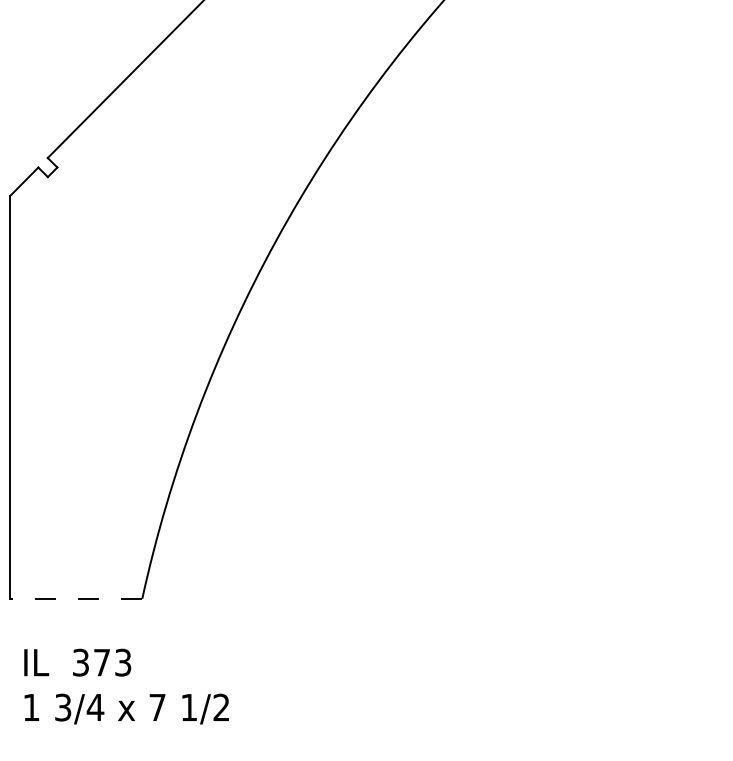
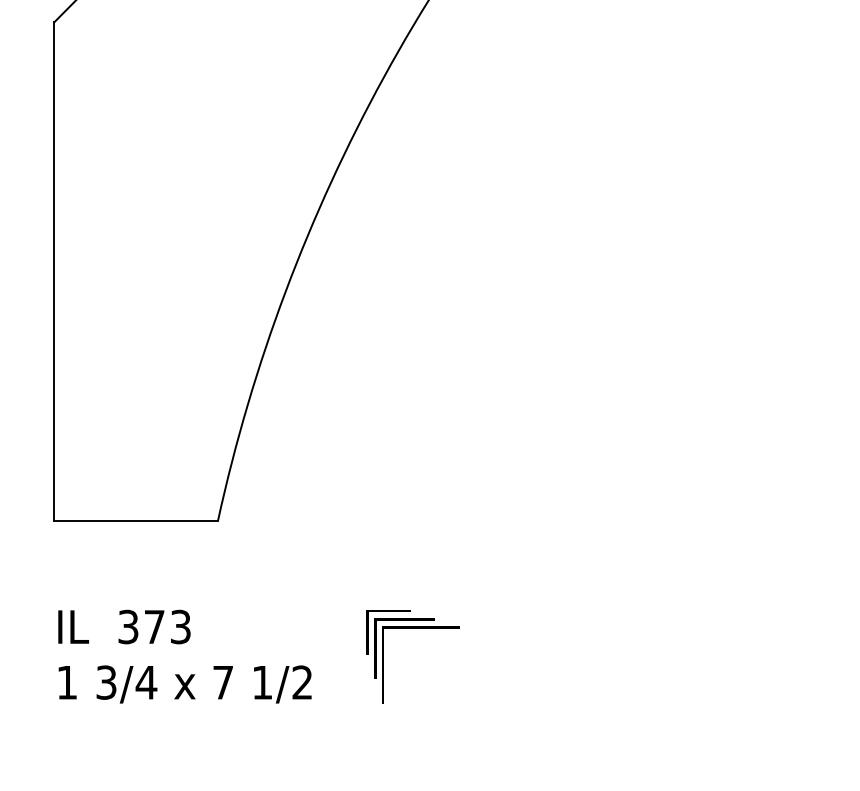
line: (75, 598) -> (135, 520), dashed -> solid
part: (299, 685) -> (412, 628), added
text: (126, 686) -> (184, 656), moved

